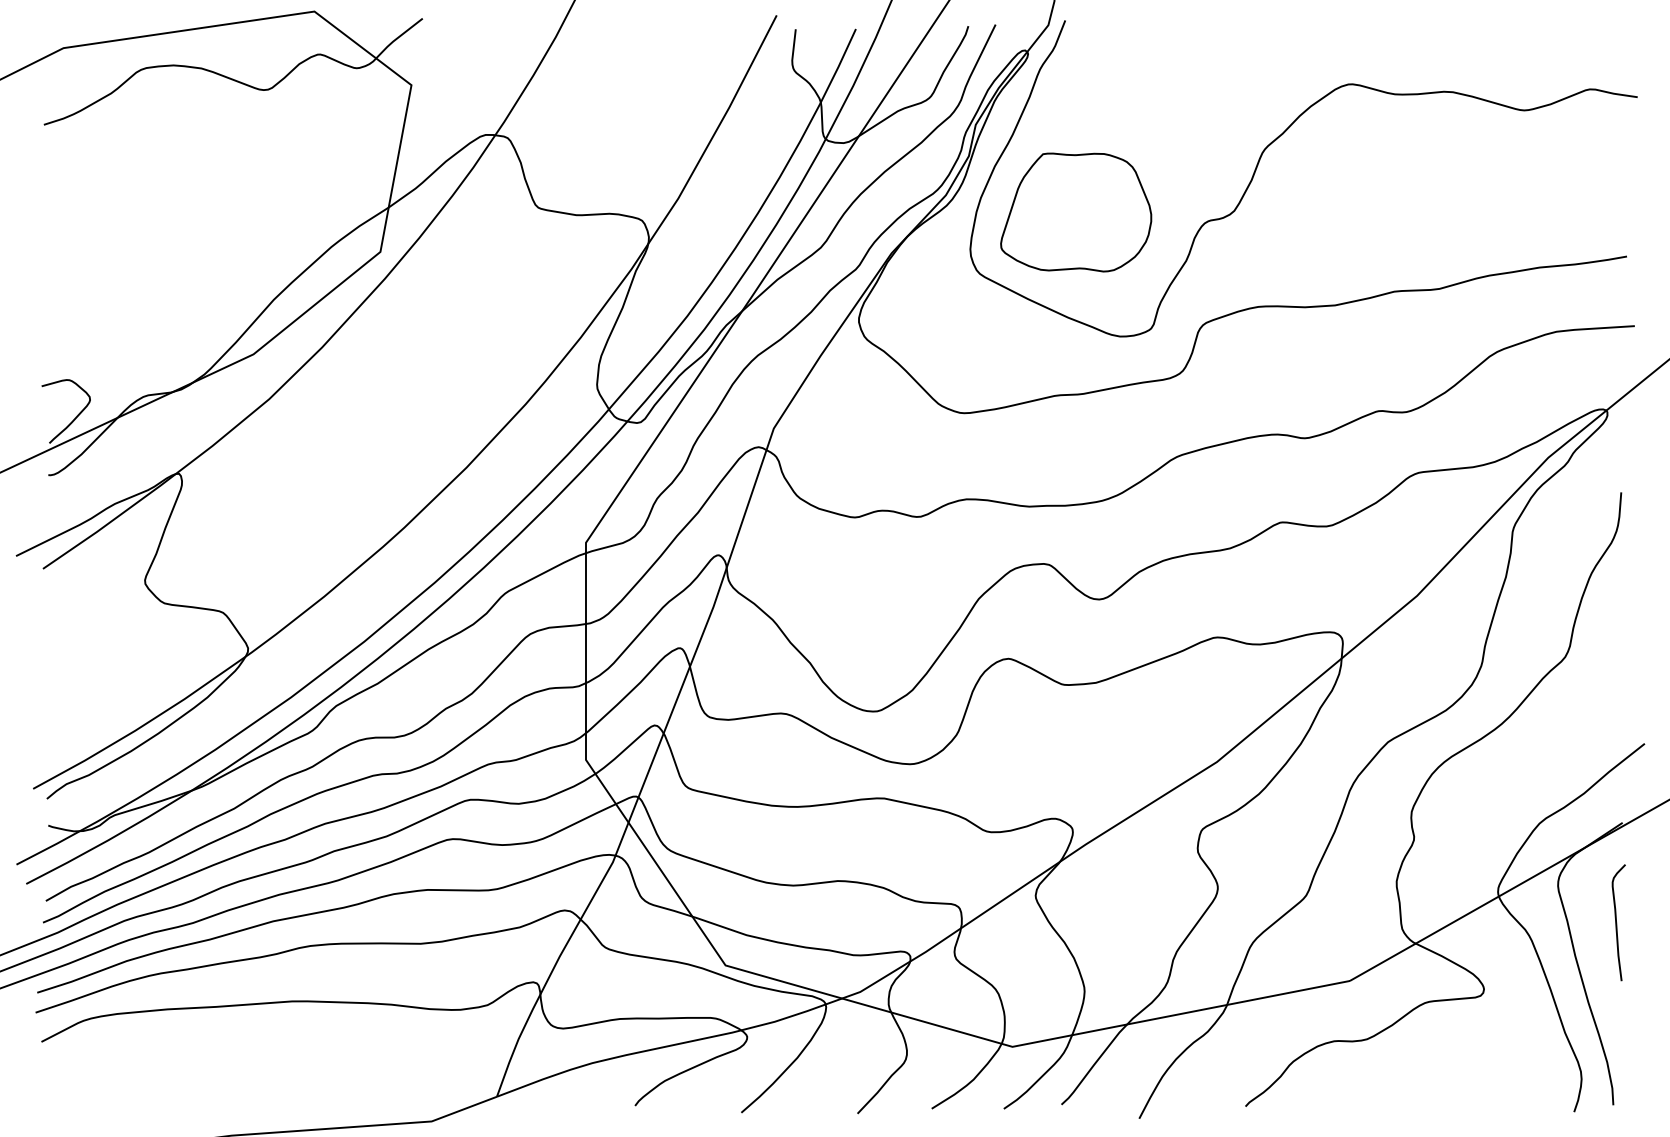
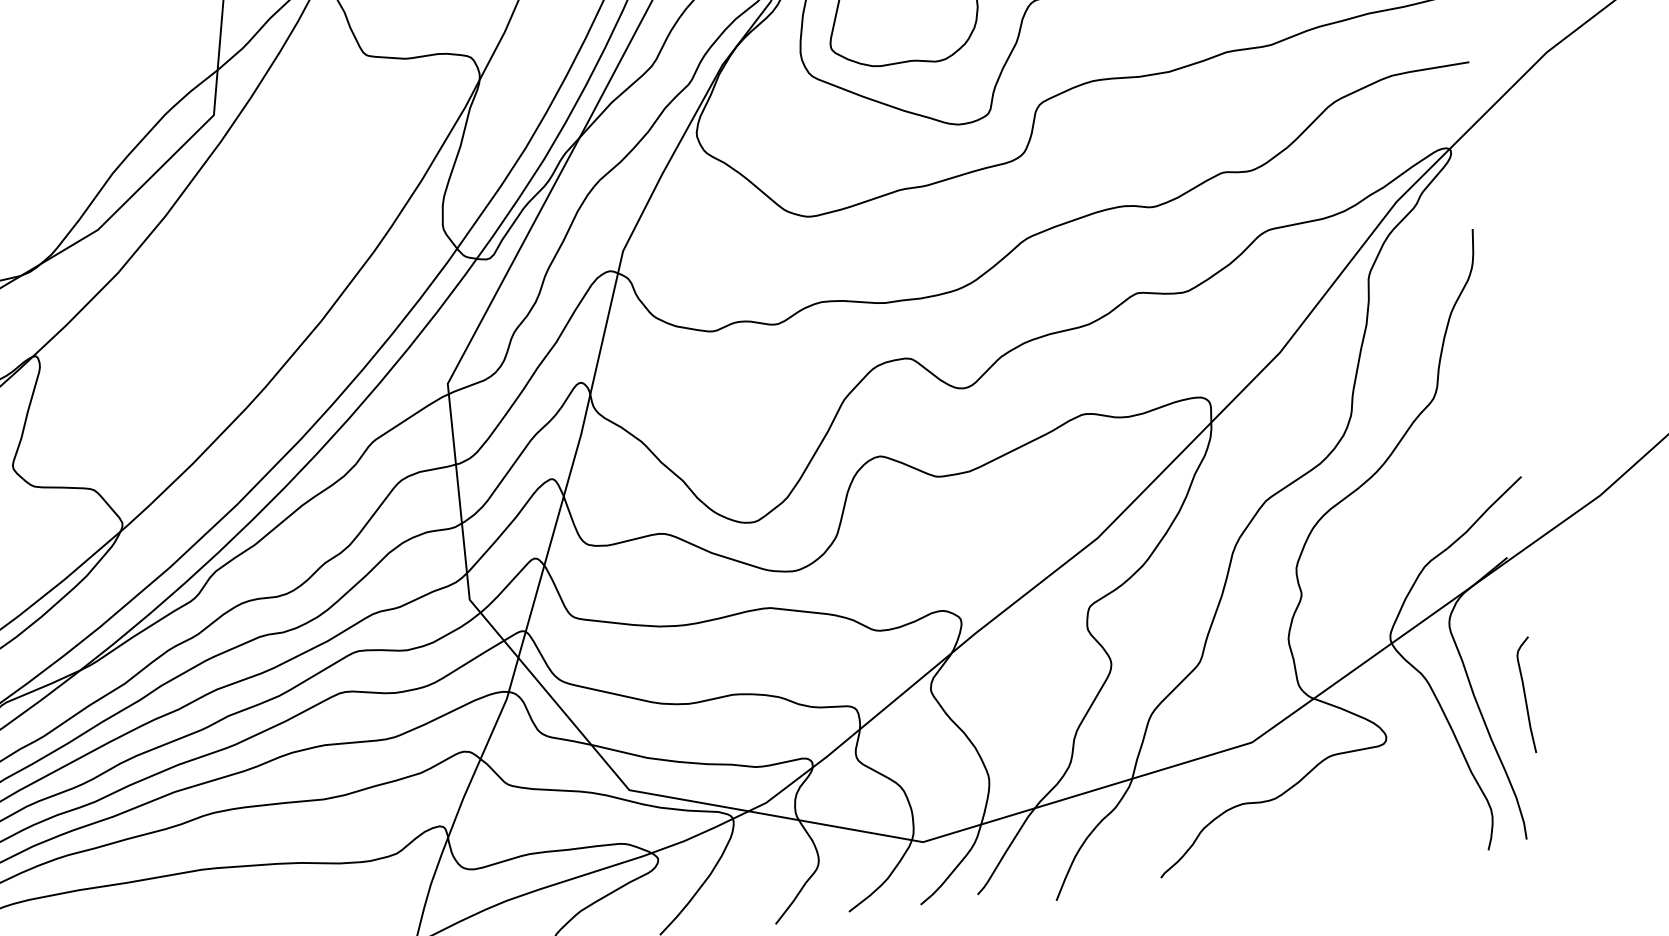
curve: (1617, 922) -> (1526, 695), moved

